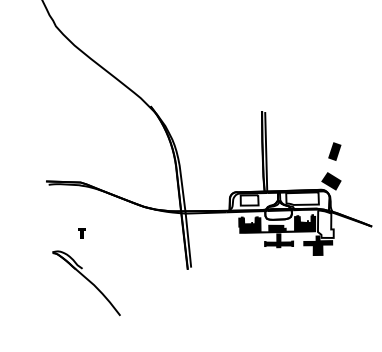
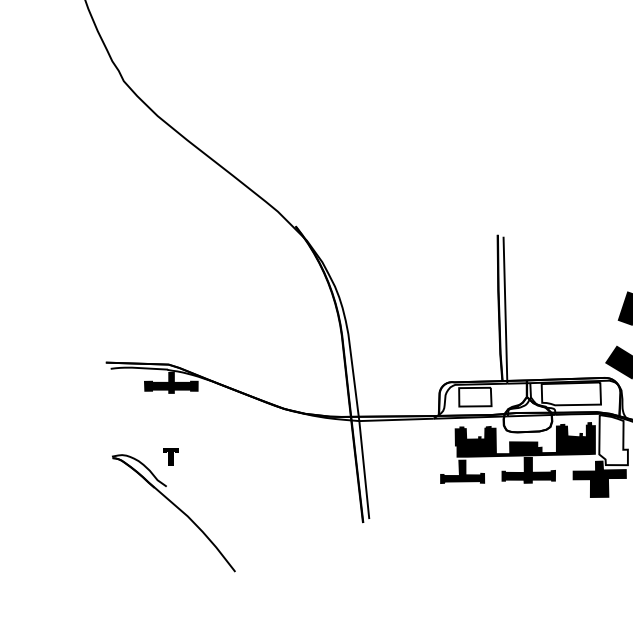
fill: (82, 192) -> (172, 382), added
fill: (242, 241) -> (462, 471), added
part: (86, 283) -> (173, 513), moved

